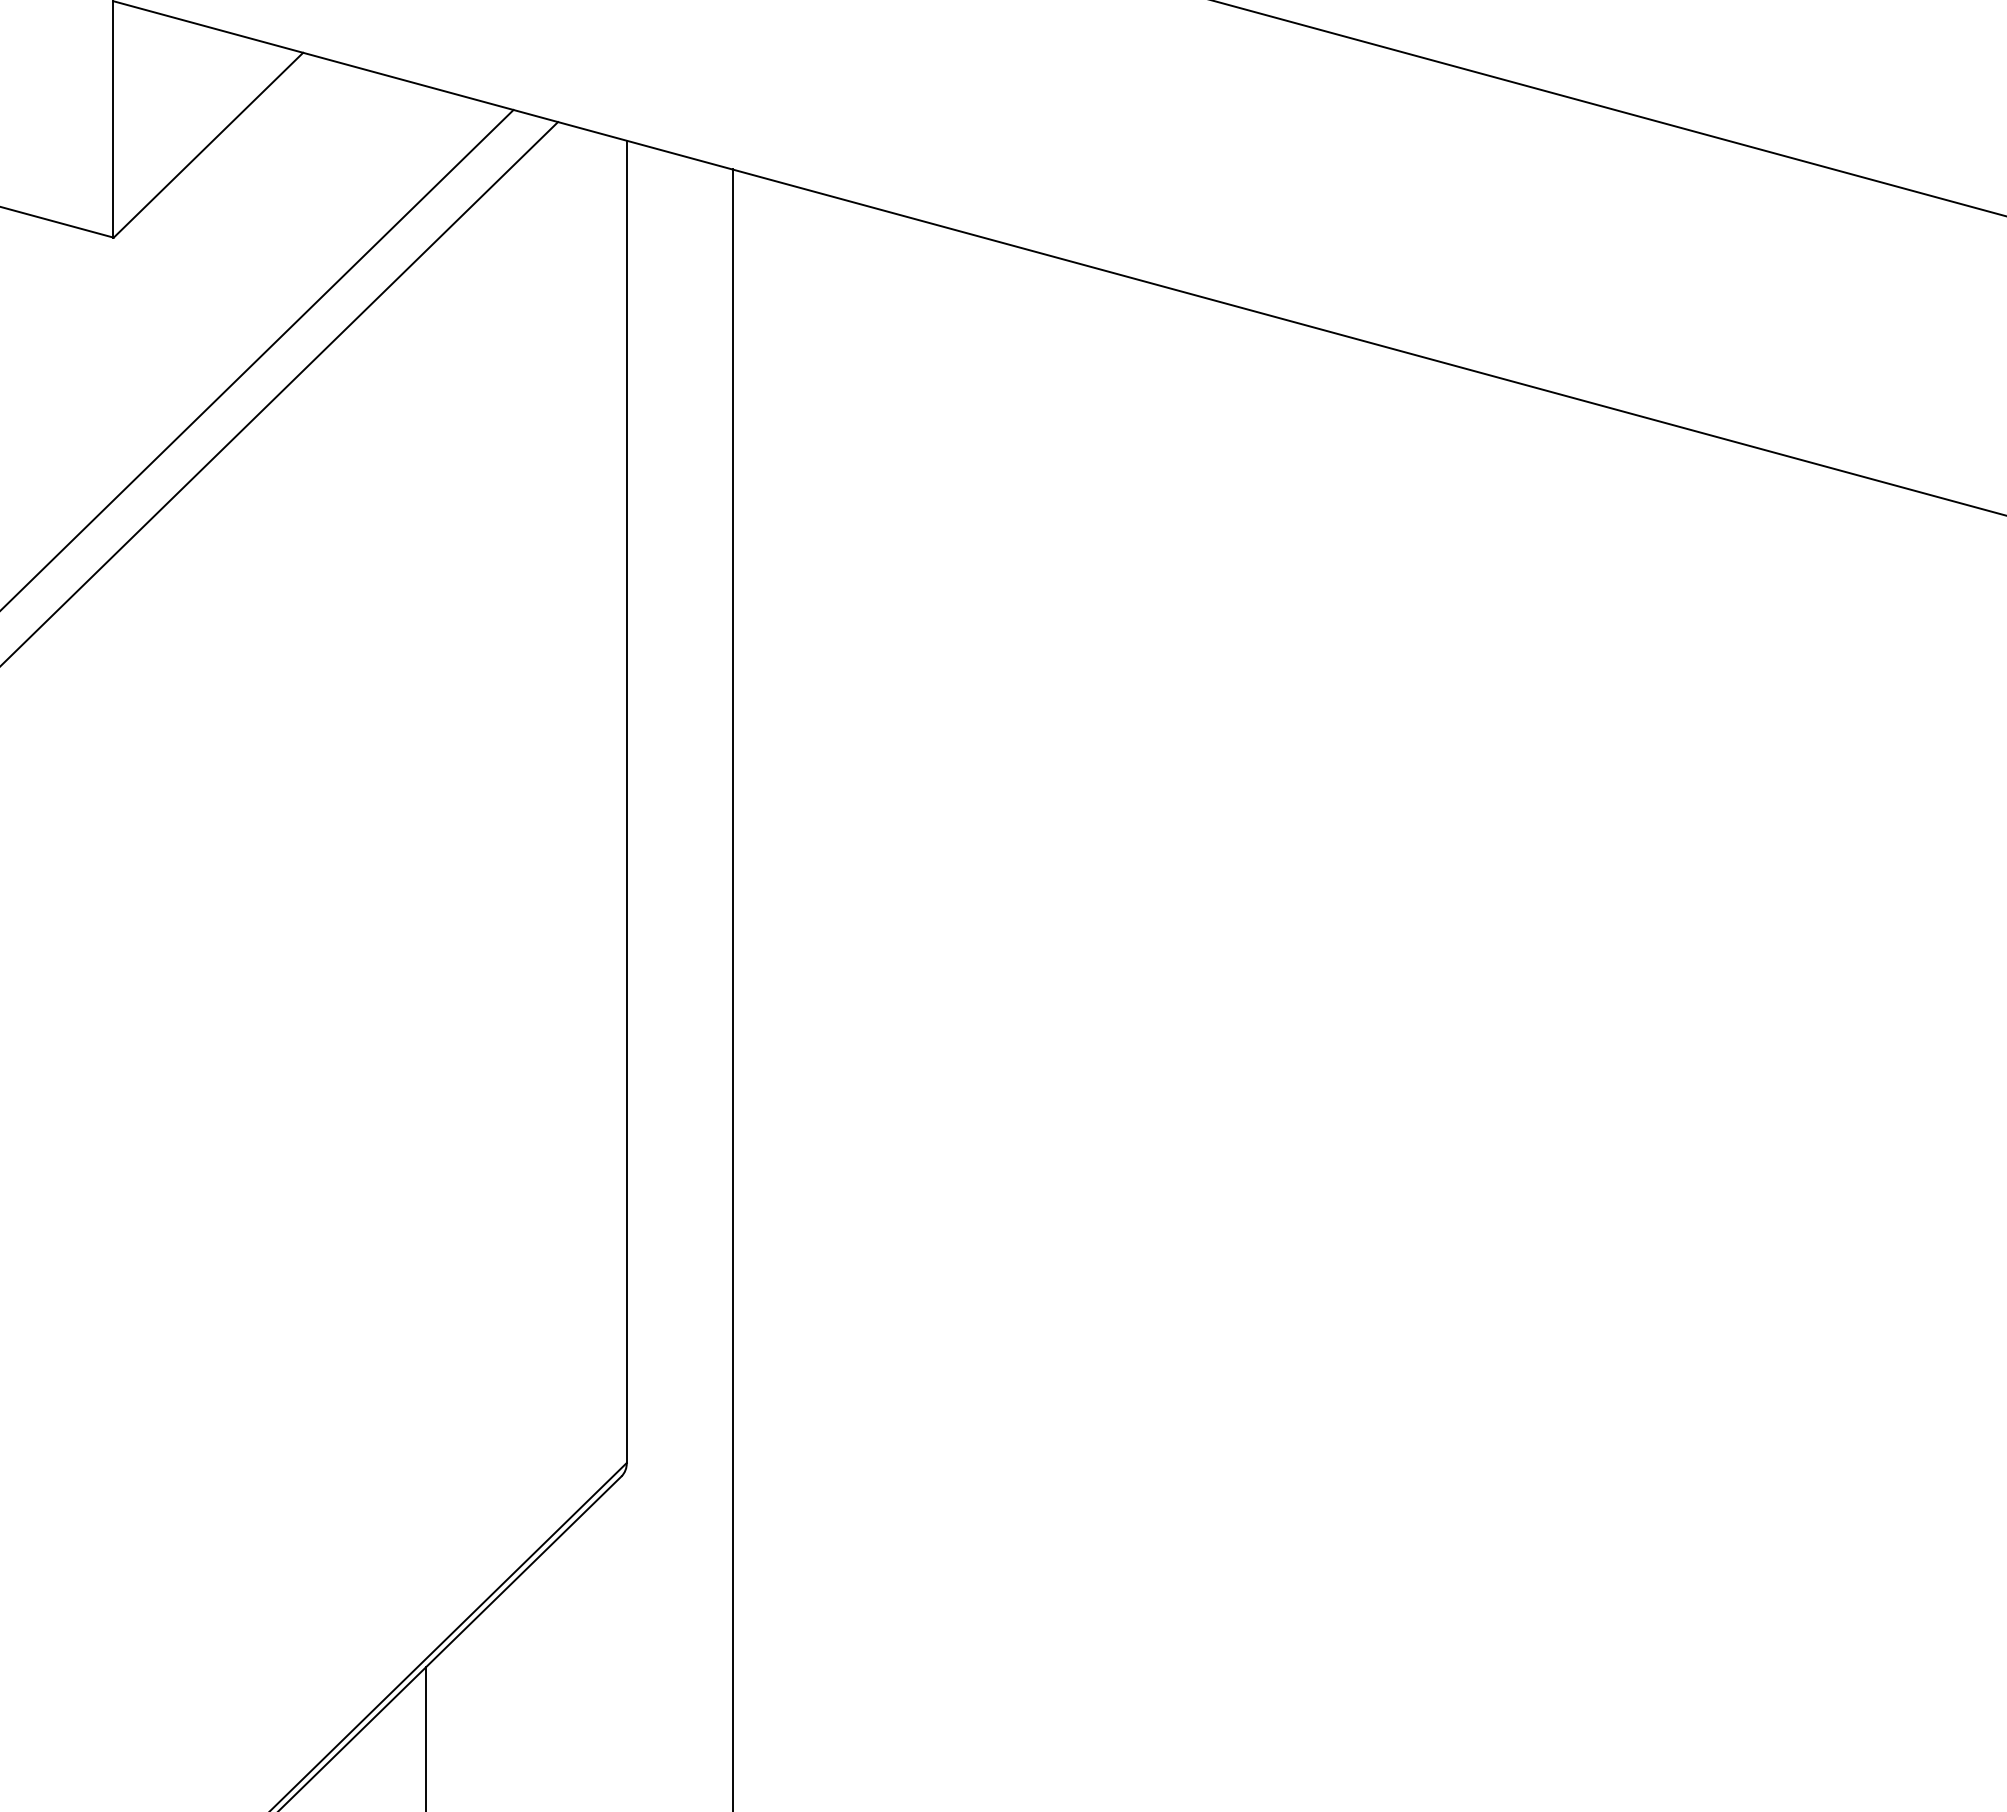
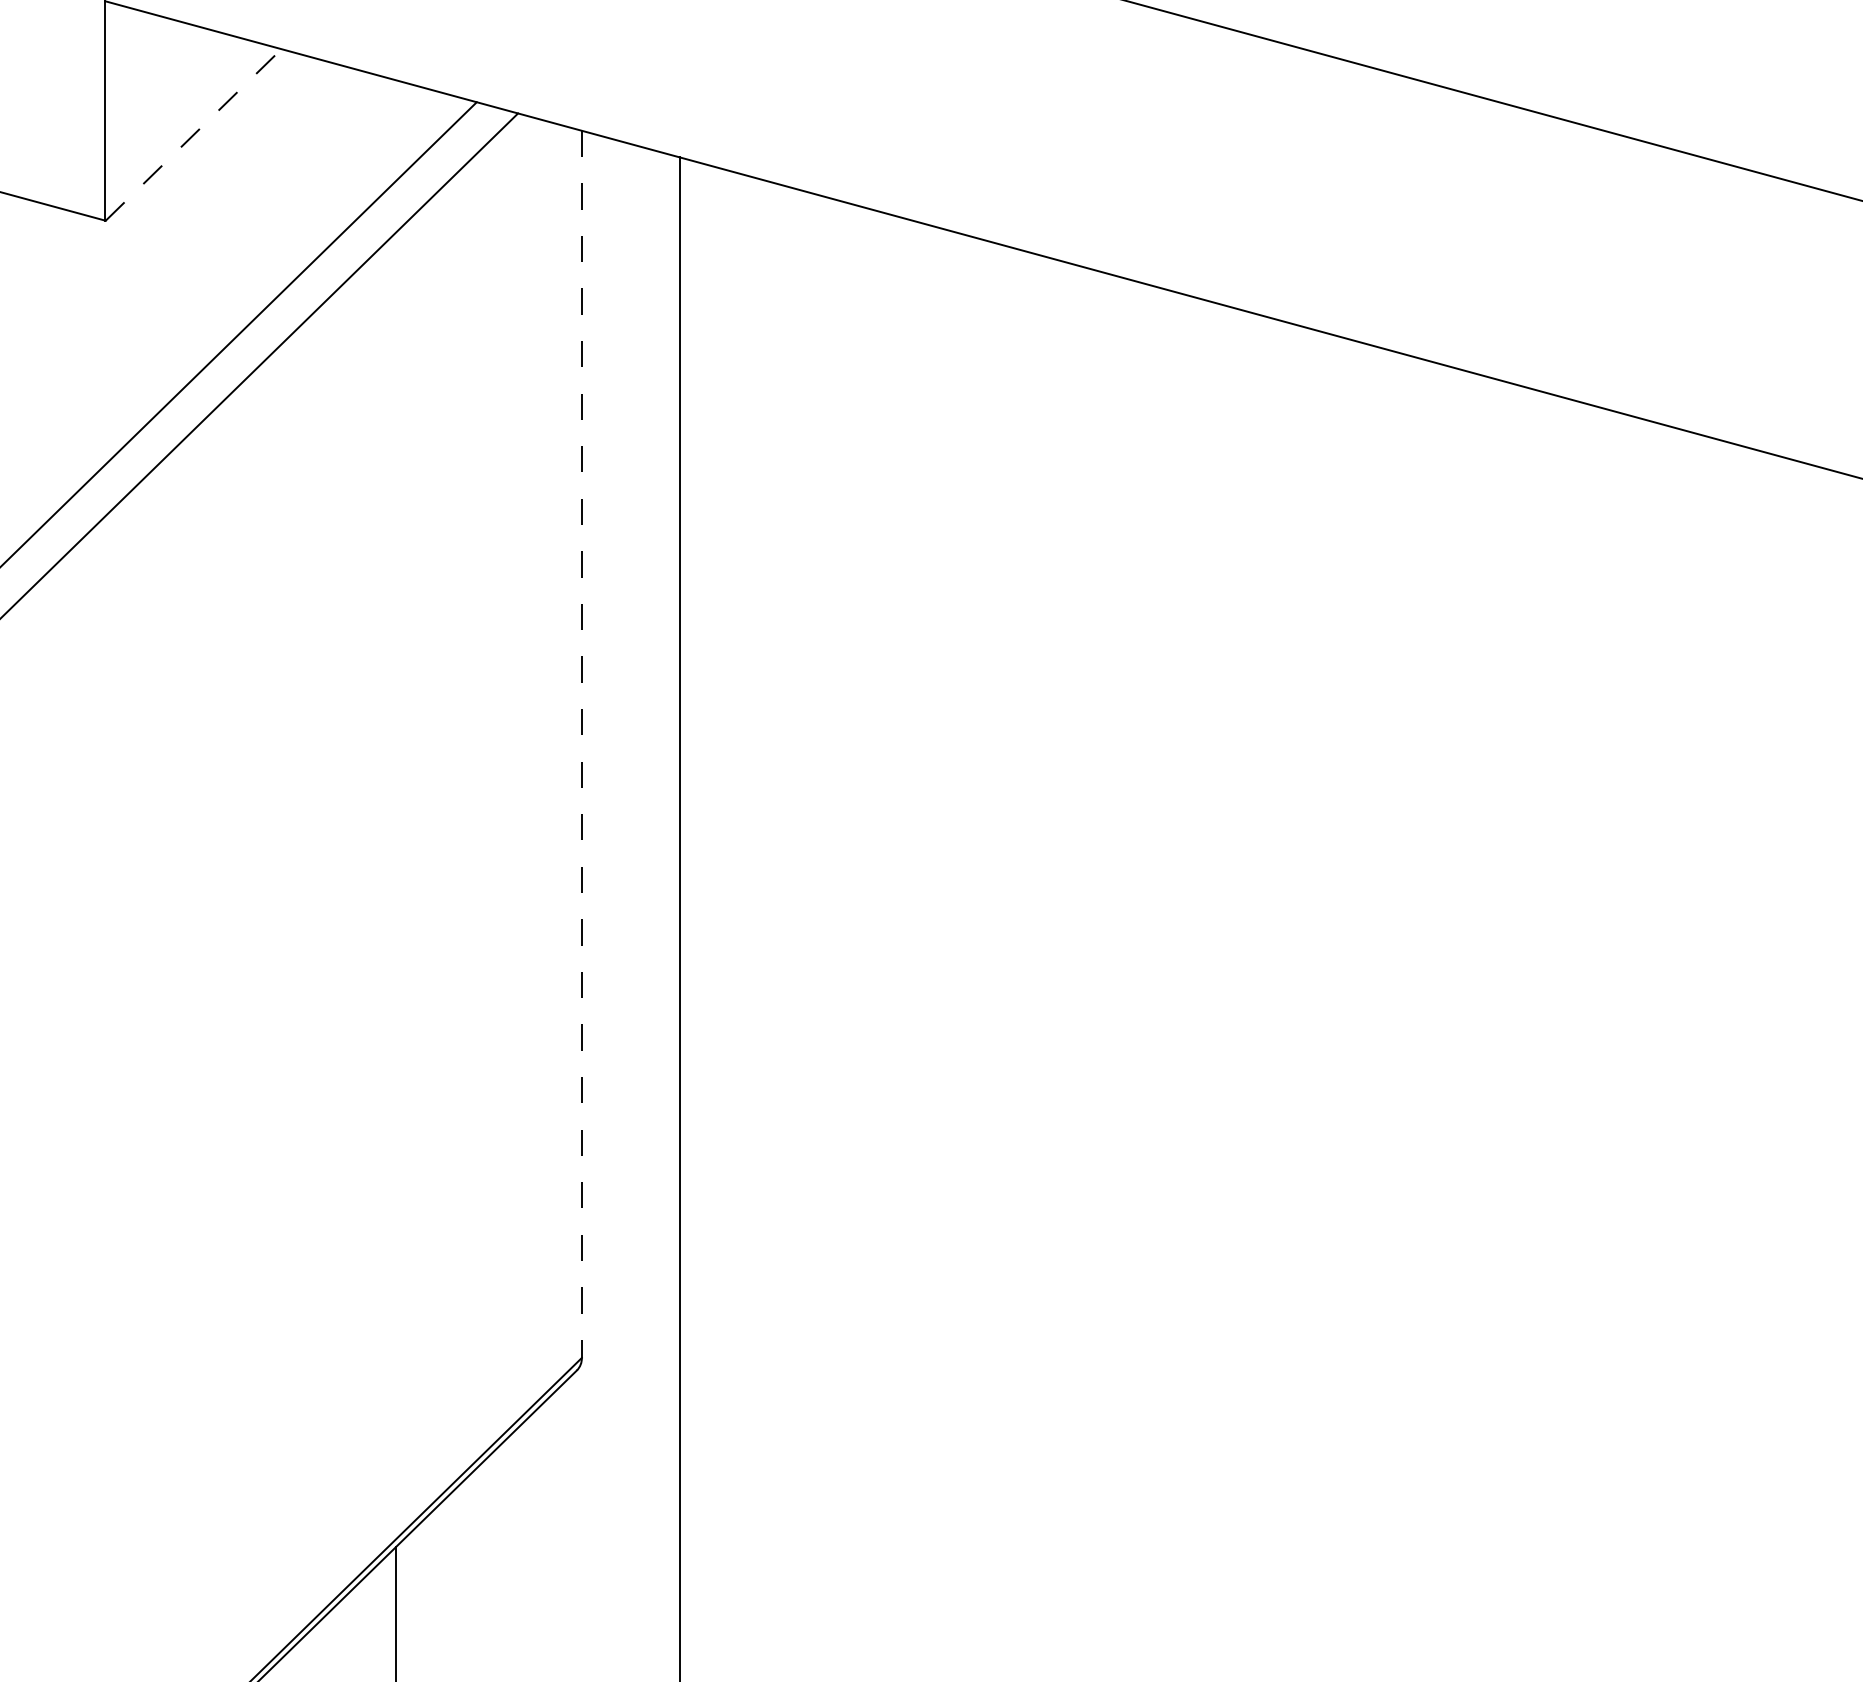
line: (208, 144) -> (193, 134), solid -> dashed
line: (626, 802) -> (581, 744), solid -> dashed

